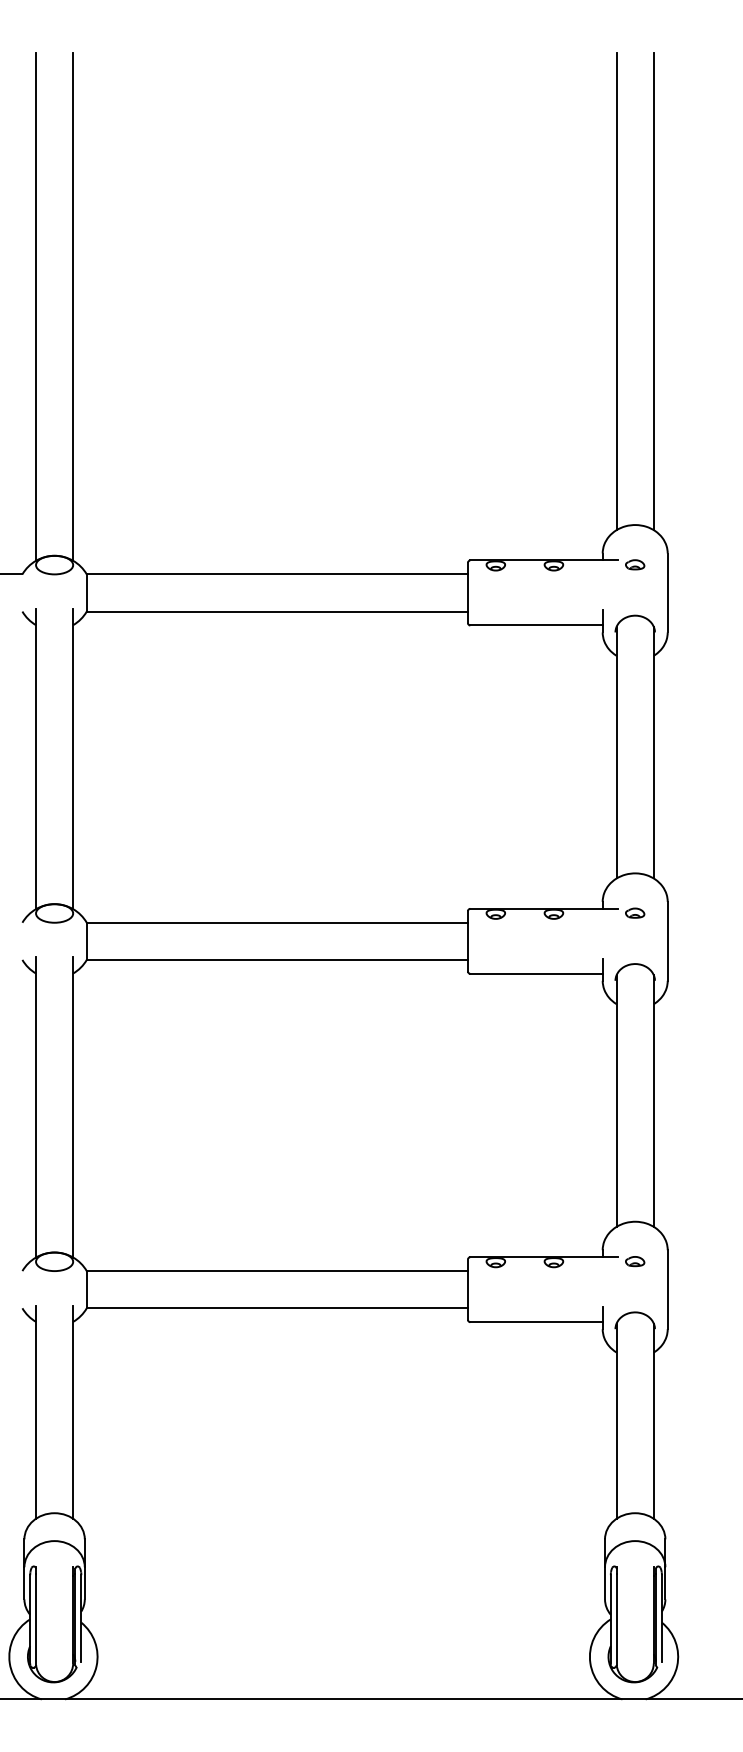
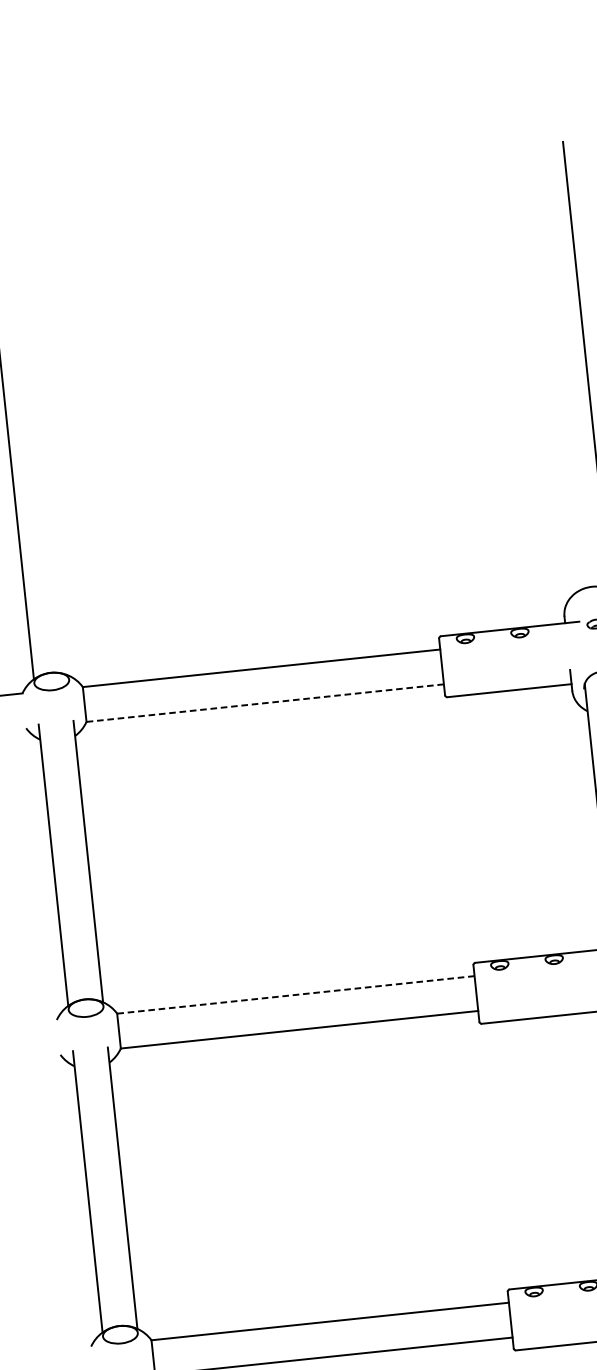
line: (616, 291) -> (551, 369), removed
line: (73, 306) -> (44, 437), removed
line: (277, 611) -> (265, 703), solid -> dashed
line: (277, 922) -> (295, 994), solid -> dashed

